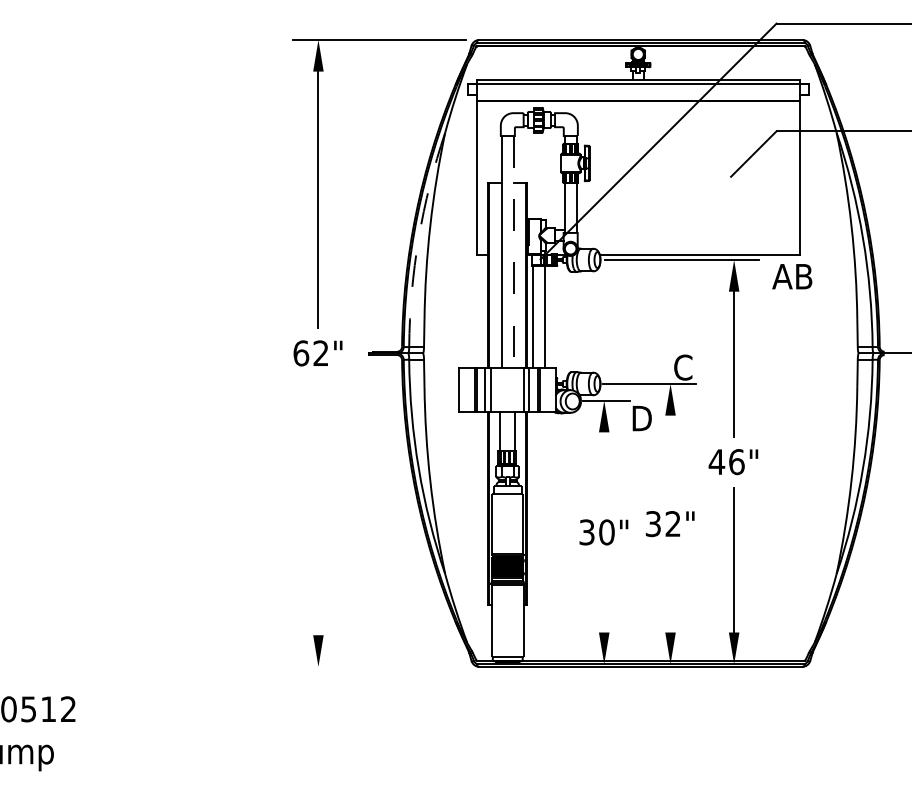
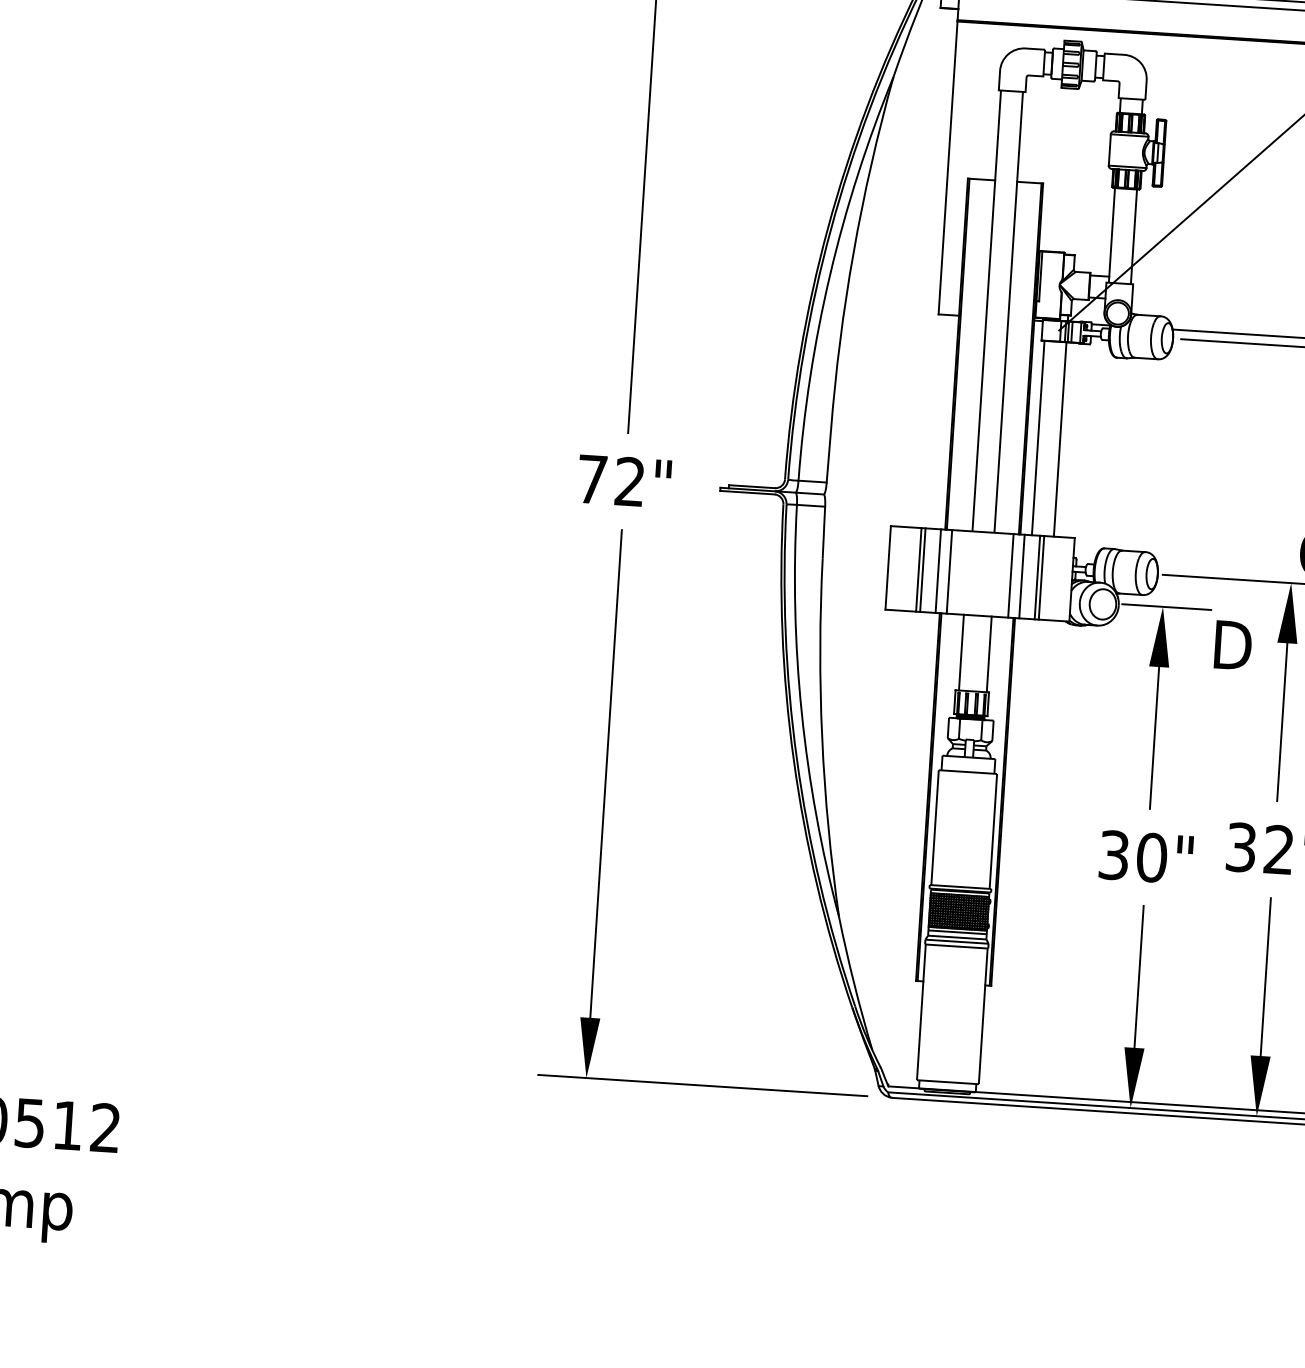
arc: (418, 238) -> (829, 275), dashed -> solid
line: (513, 251) -> (1008, 311), dashed -> solid
text: (301, 353) -> (592, 479), 62" -> 72"
line: (670, 456) -> (1282, 721), added
line: (604, 469) -> (1155, 737), added
line: (318, 506) -> (606, 772), added
line: (670, 590) -> (1265, 976), added
line: (604, 594) -> (1139, 975), added
line: (379, 666) -> (702, 1084), added

